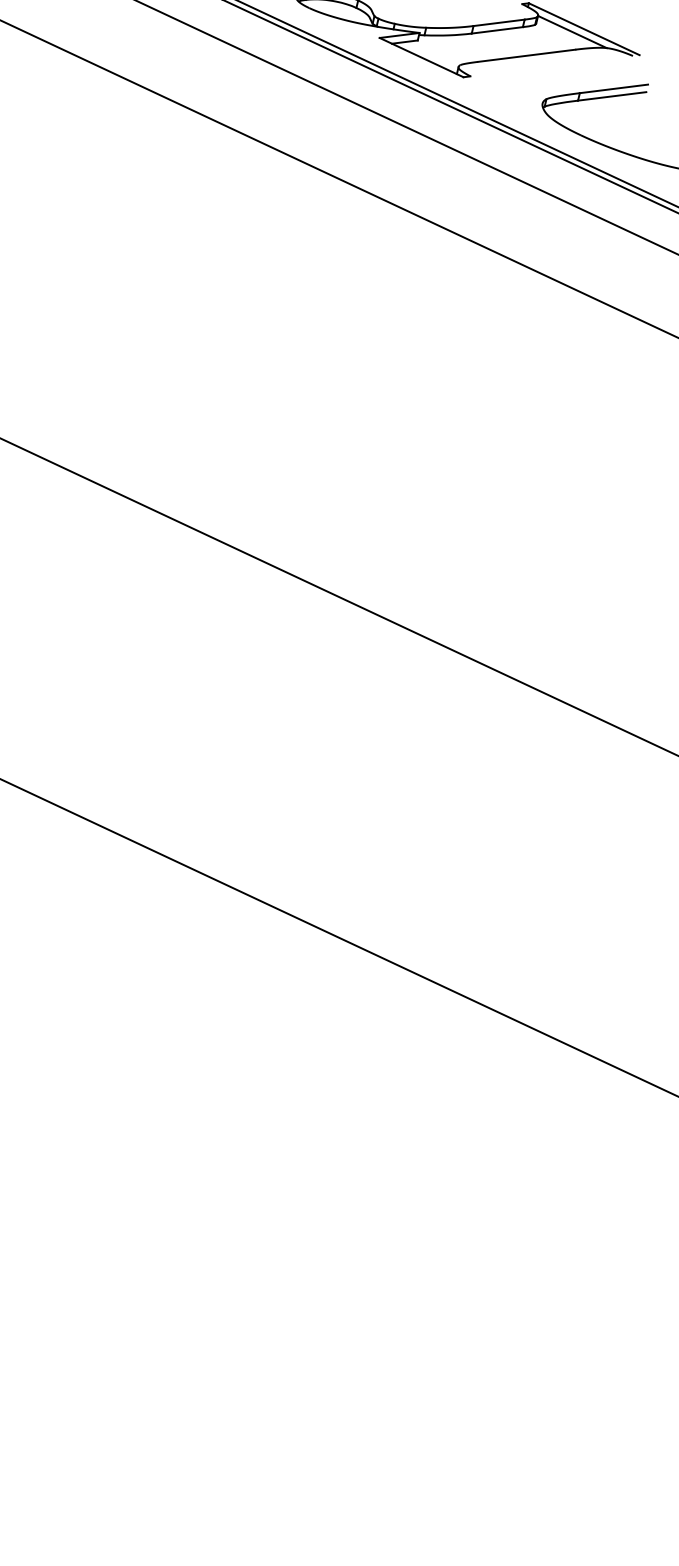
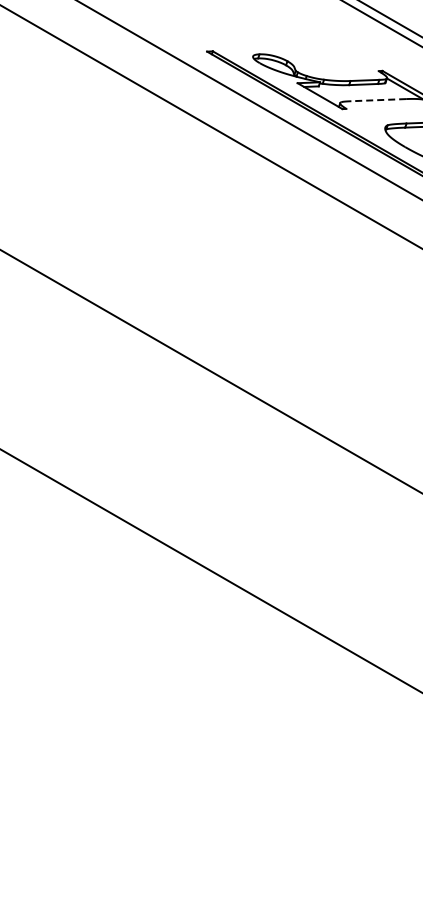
line: (526, 56) -> (378, 100), solid -> dashed

